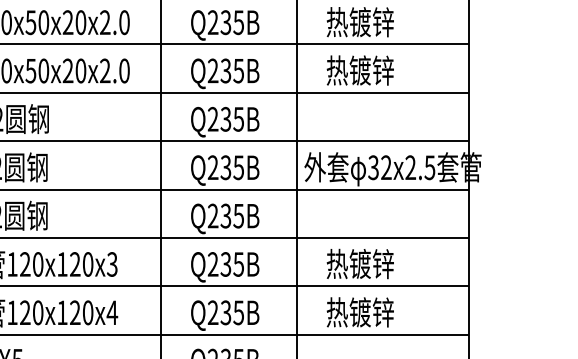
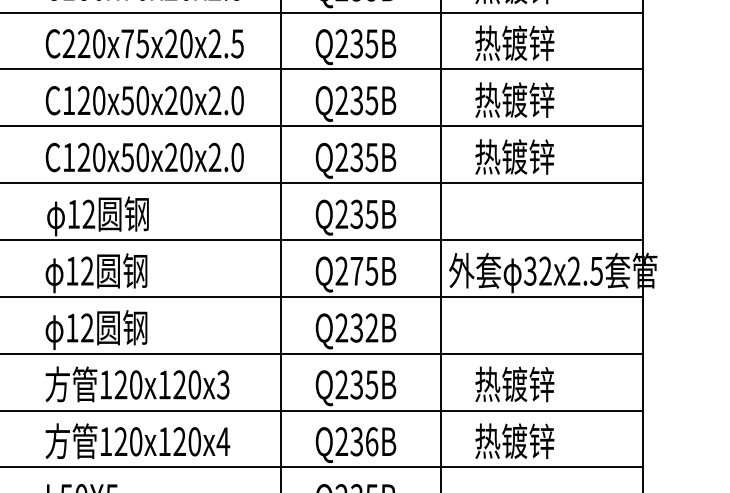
text: (225, 167) -> (356, 270), Q235B -> Q275B
text: (238, 215) -> (371, 327), Q235B -> Q232B
text: (238, 312) -> (371, 441), Q235B -> Q236B

